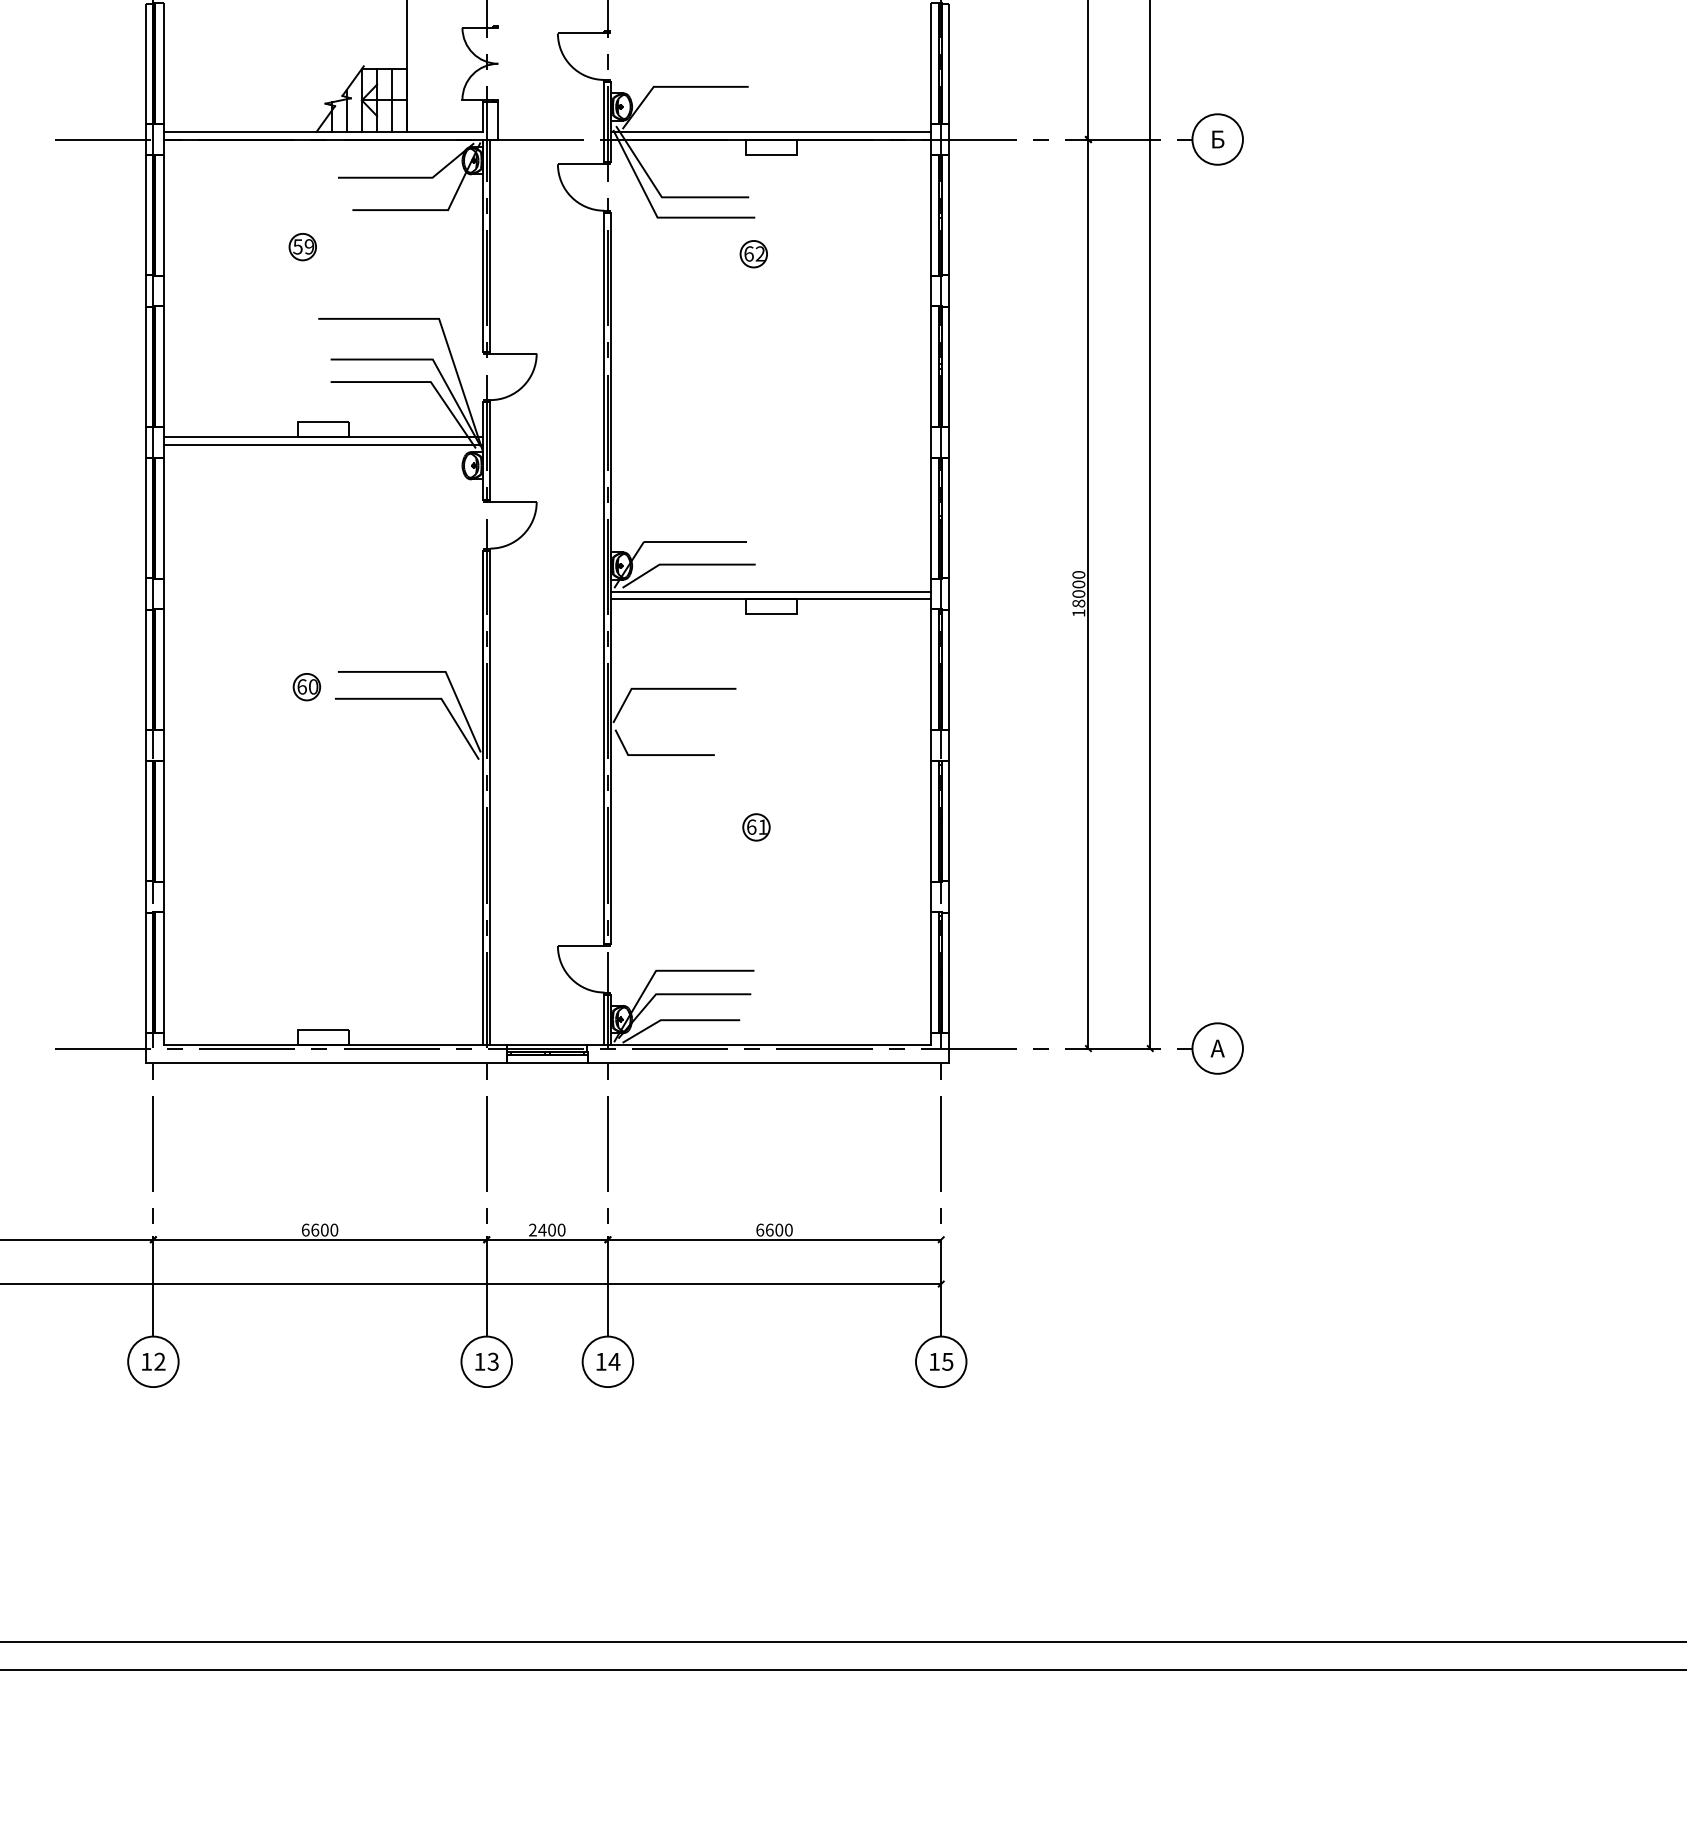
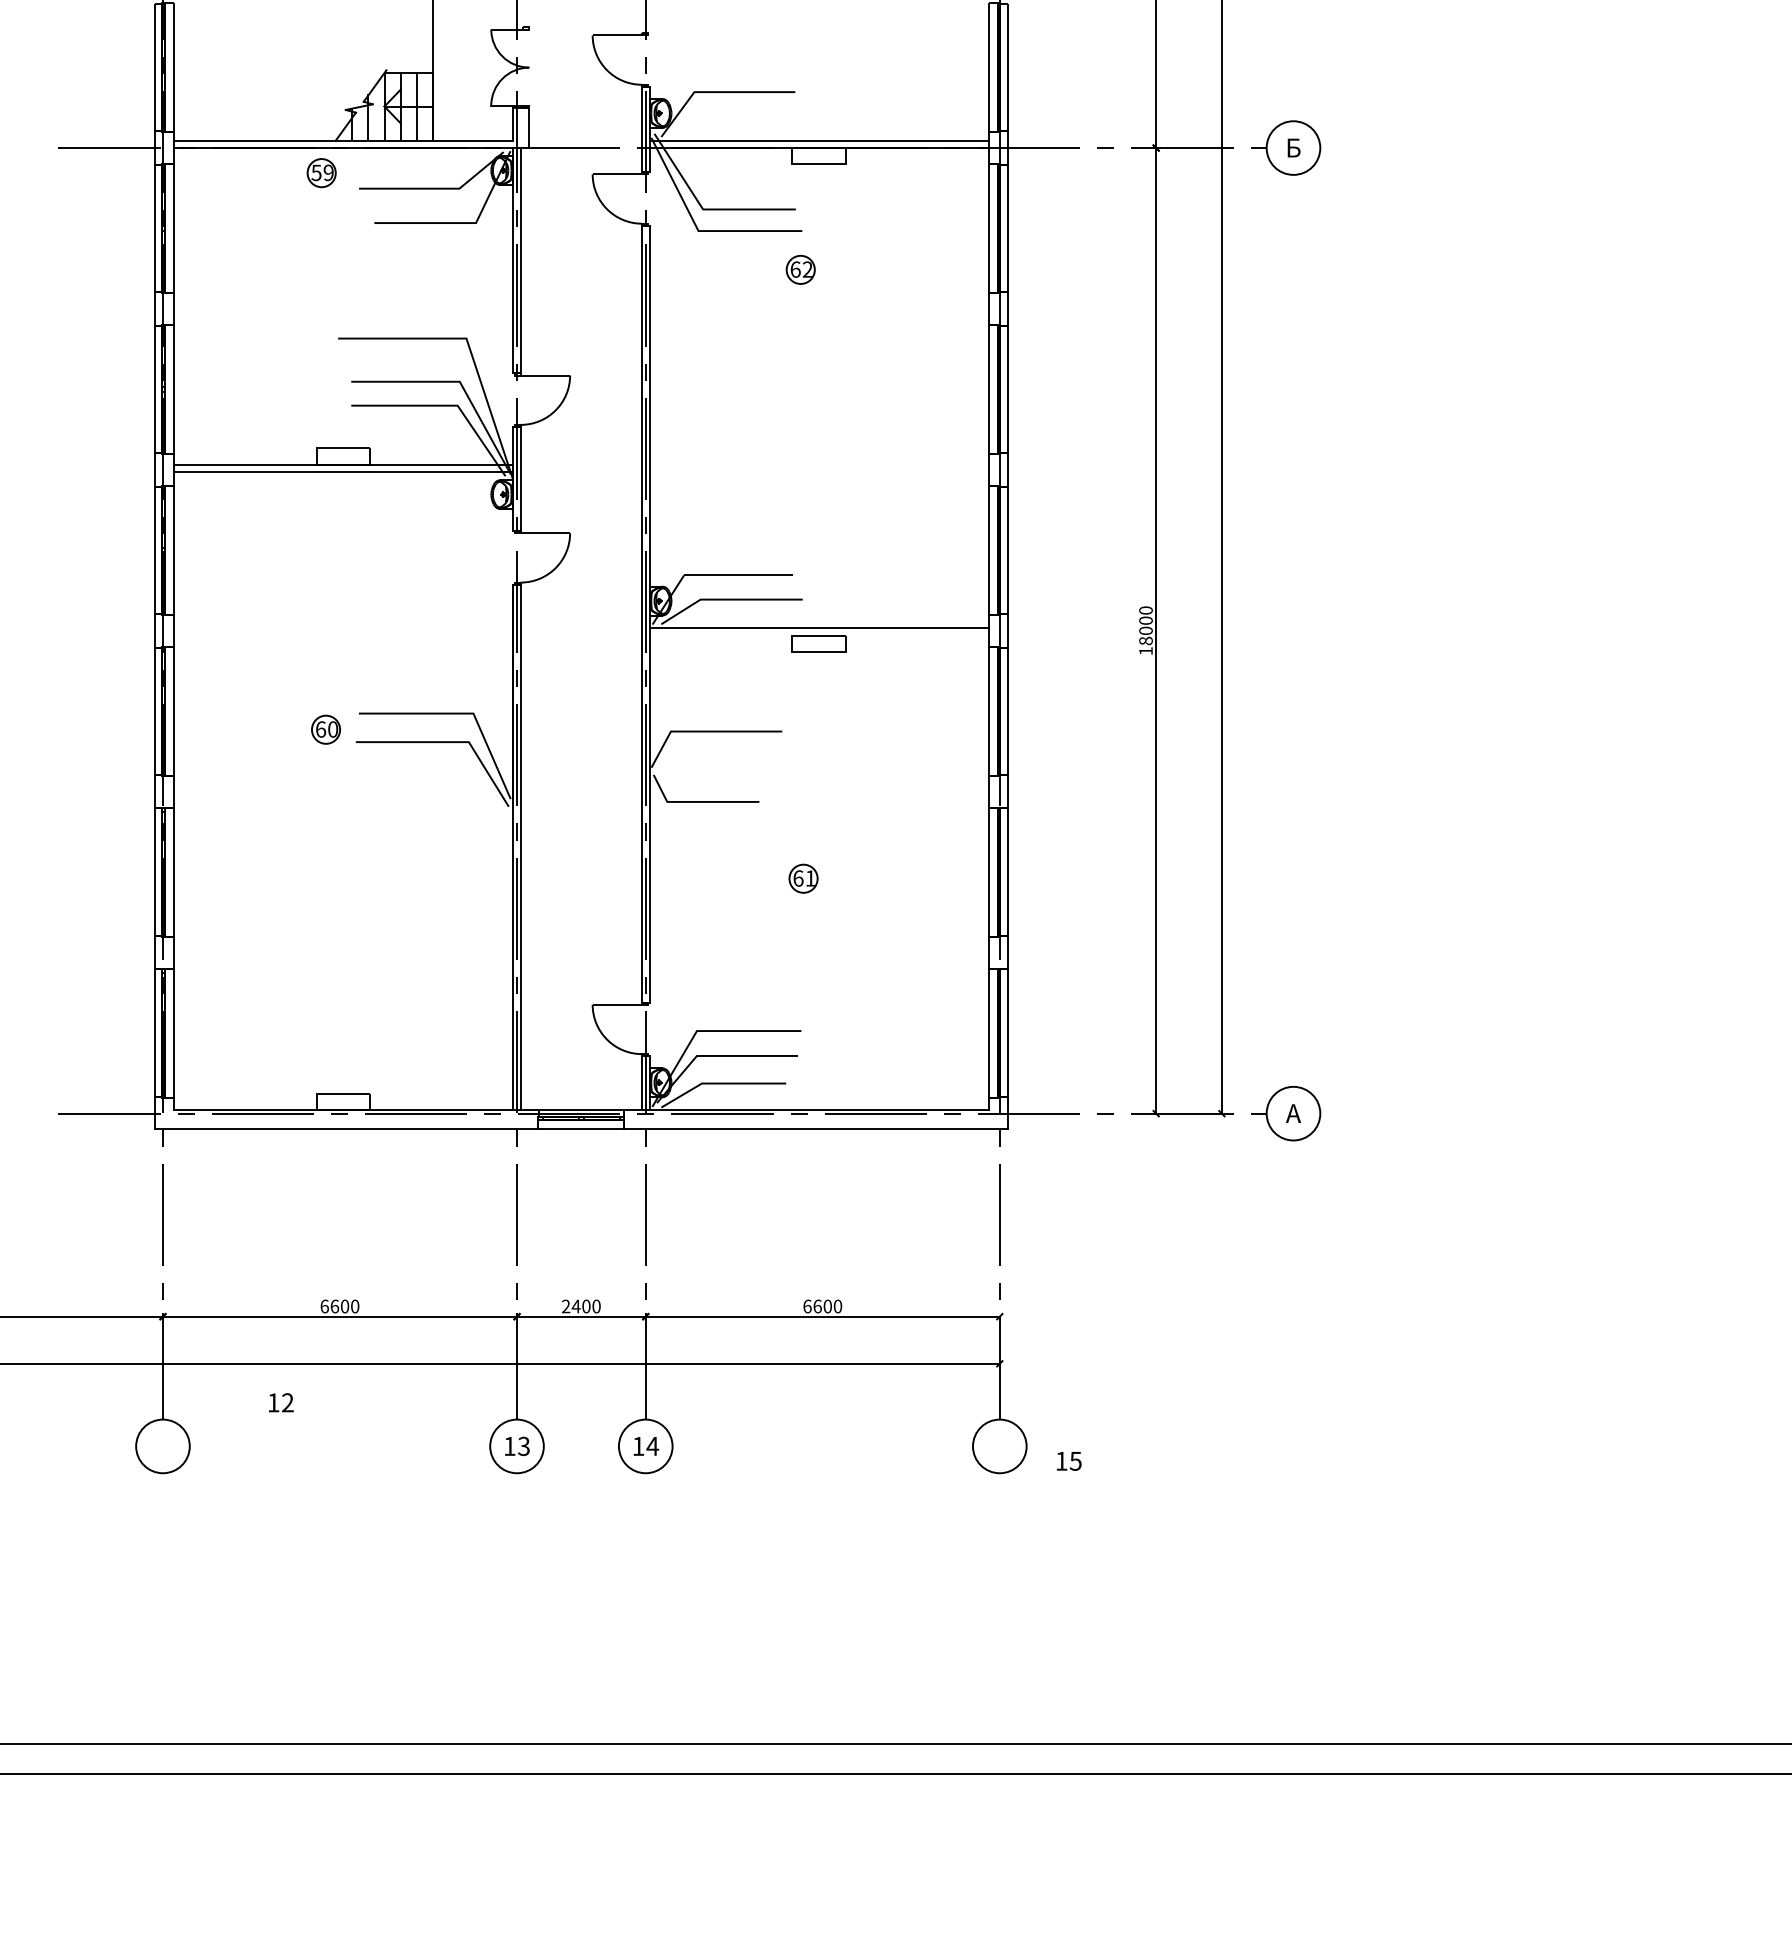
part: (302, 247) -> (321, 173), moved
line: (771, 598) -> (819, 635), removed
text: (153, 1361) -> (280, 1402), moved
text: (941, 1361) -> (1069, 1460), moved

